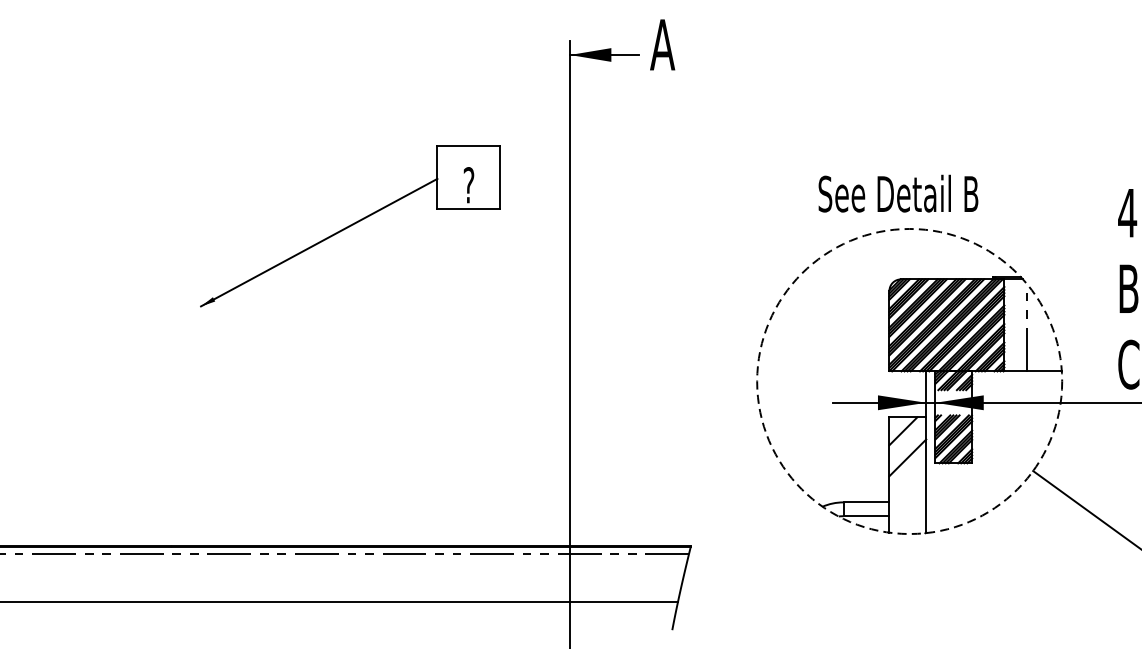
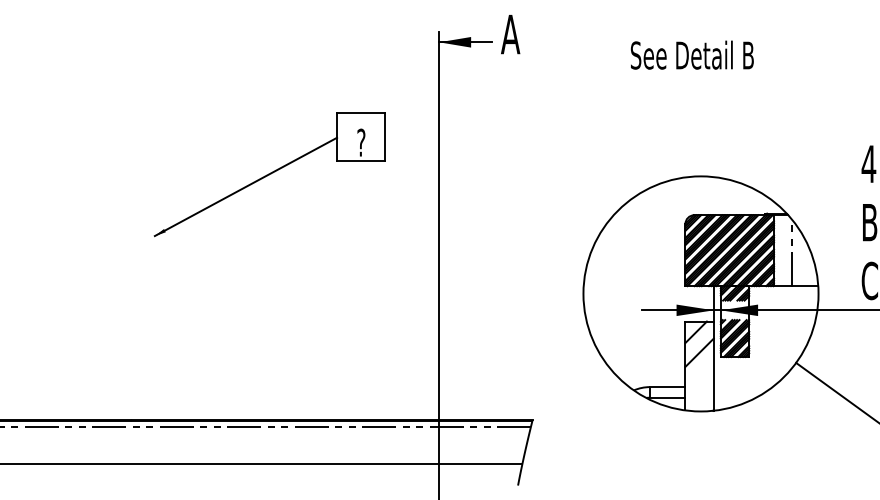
text: (897, 192) -> (691, 54), moved
circle: (909, 380) -> (700, 293), dashed -> solid

